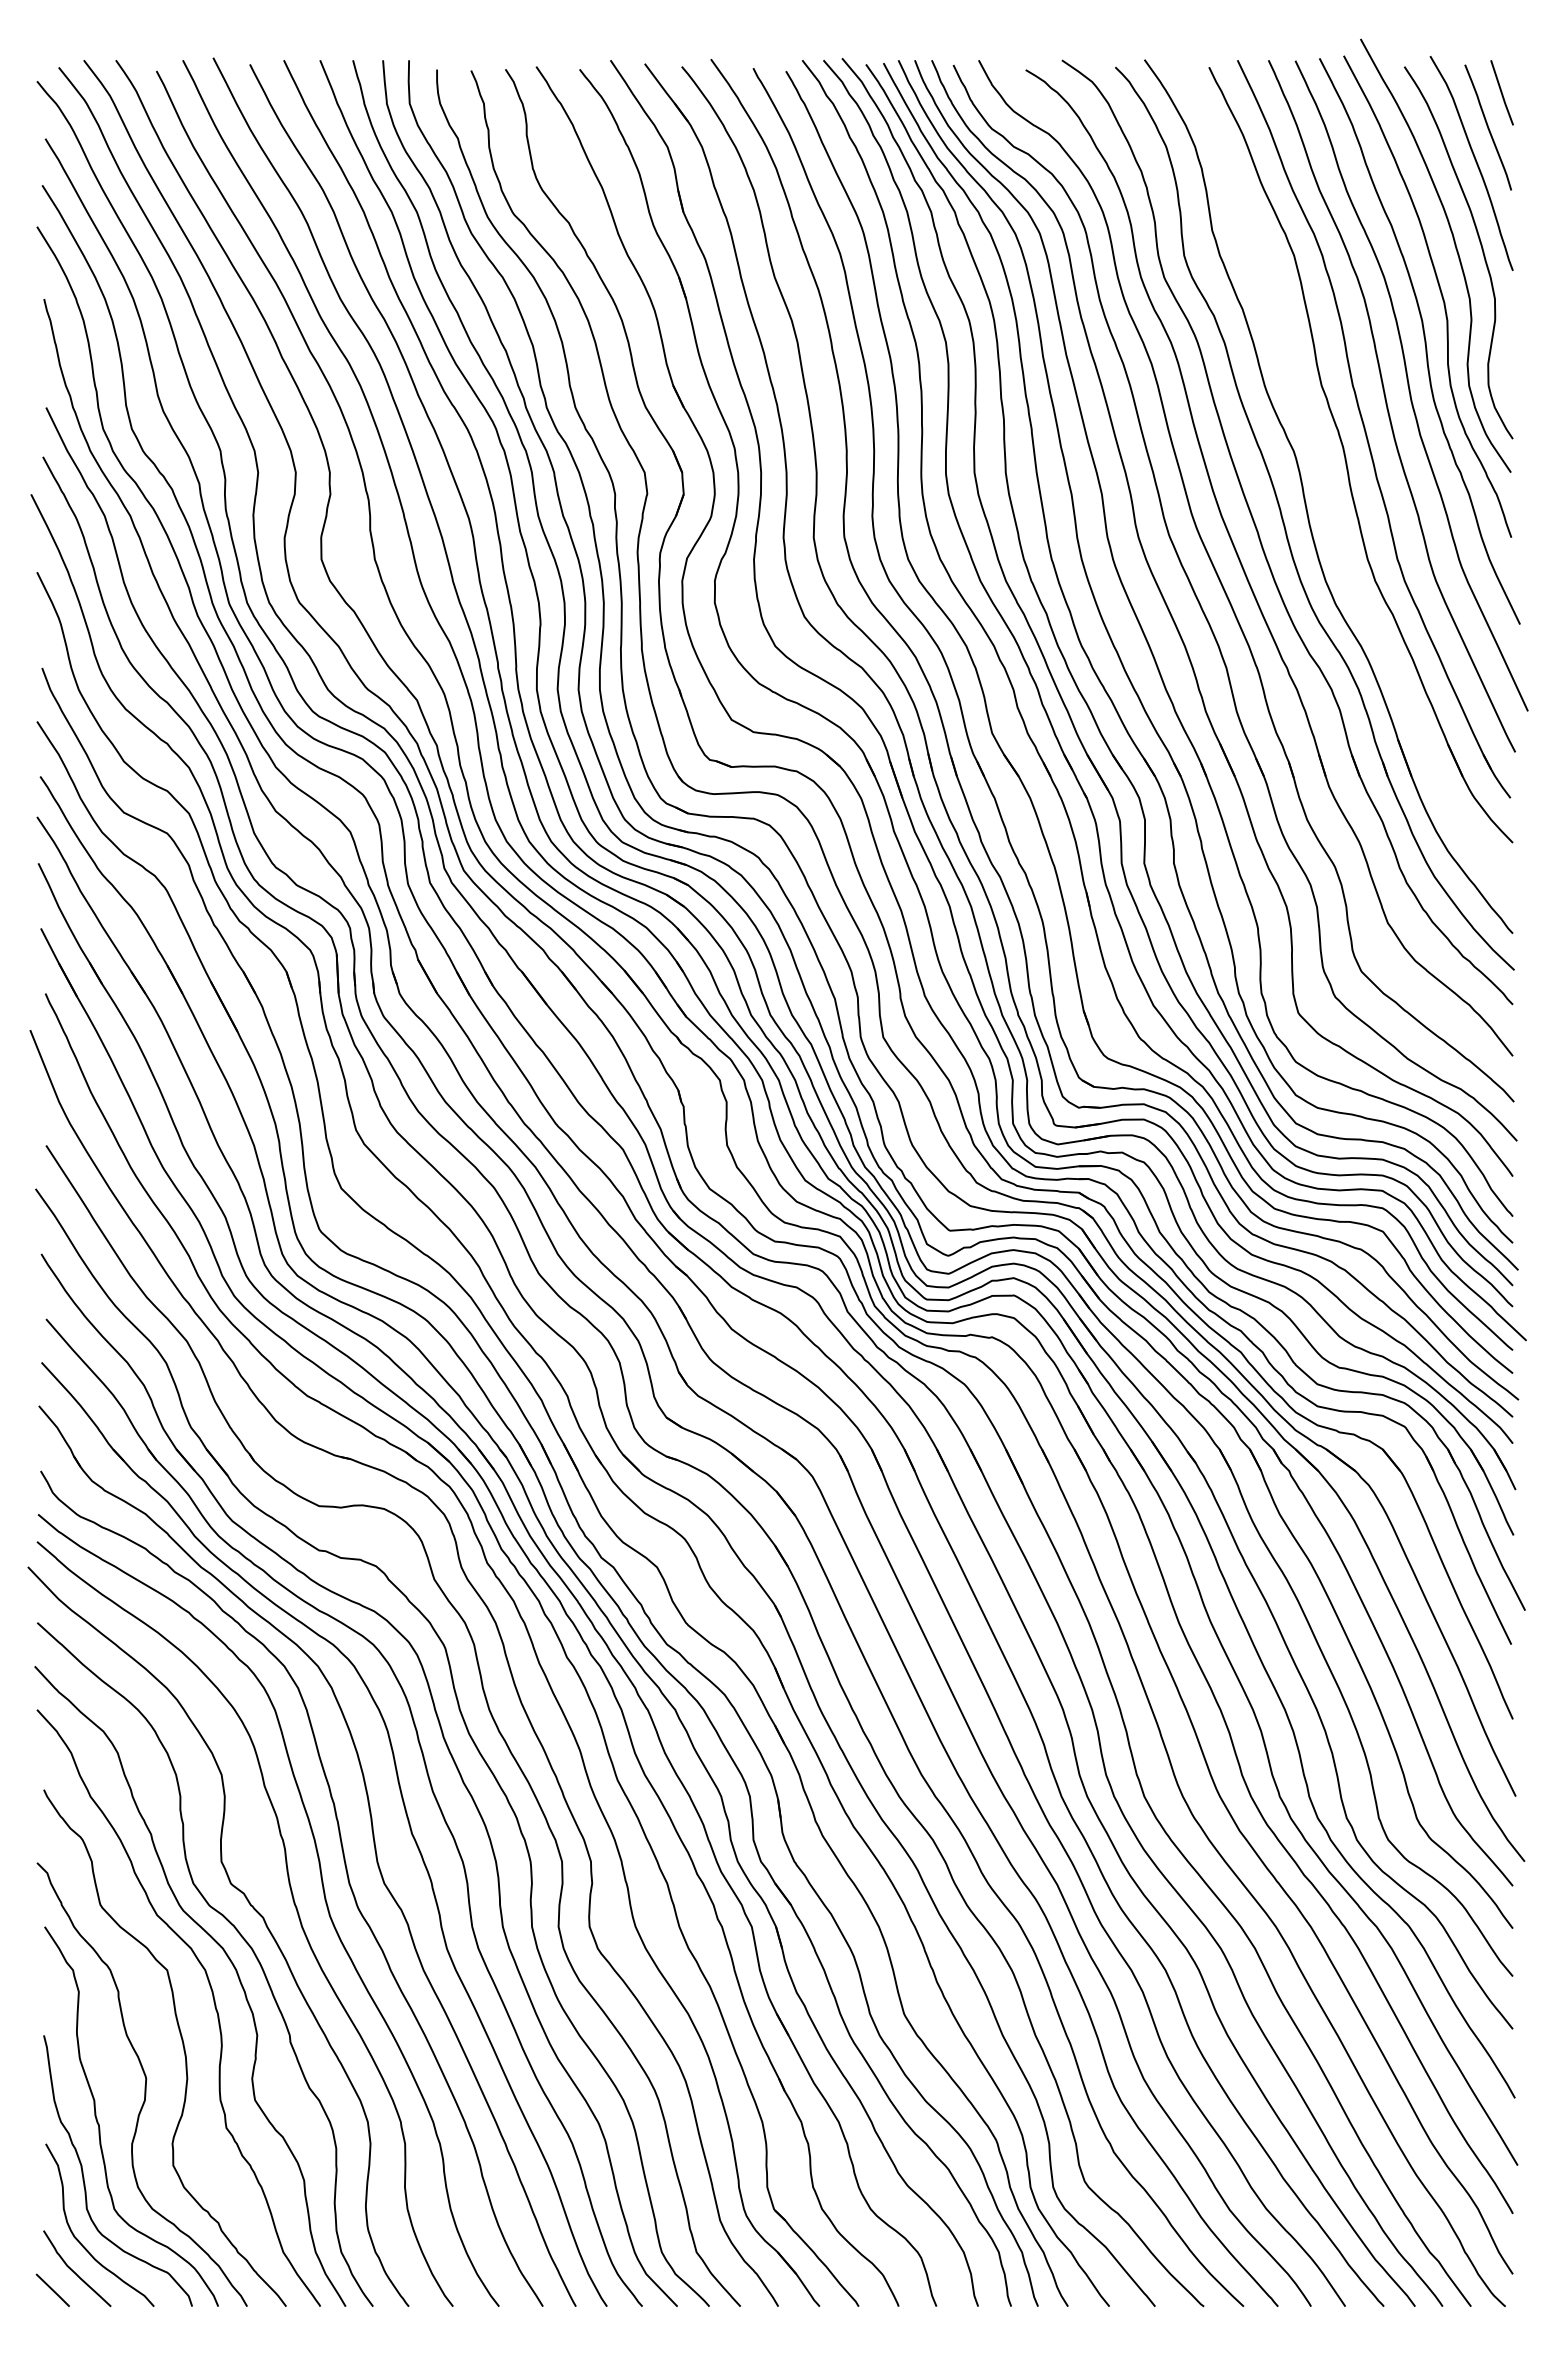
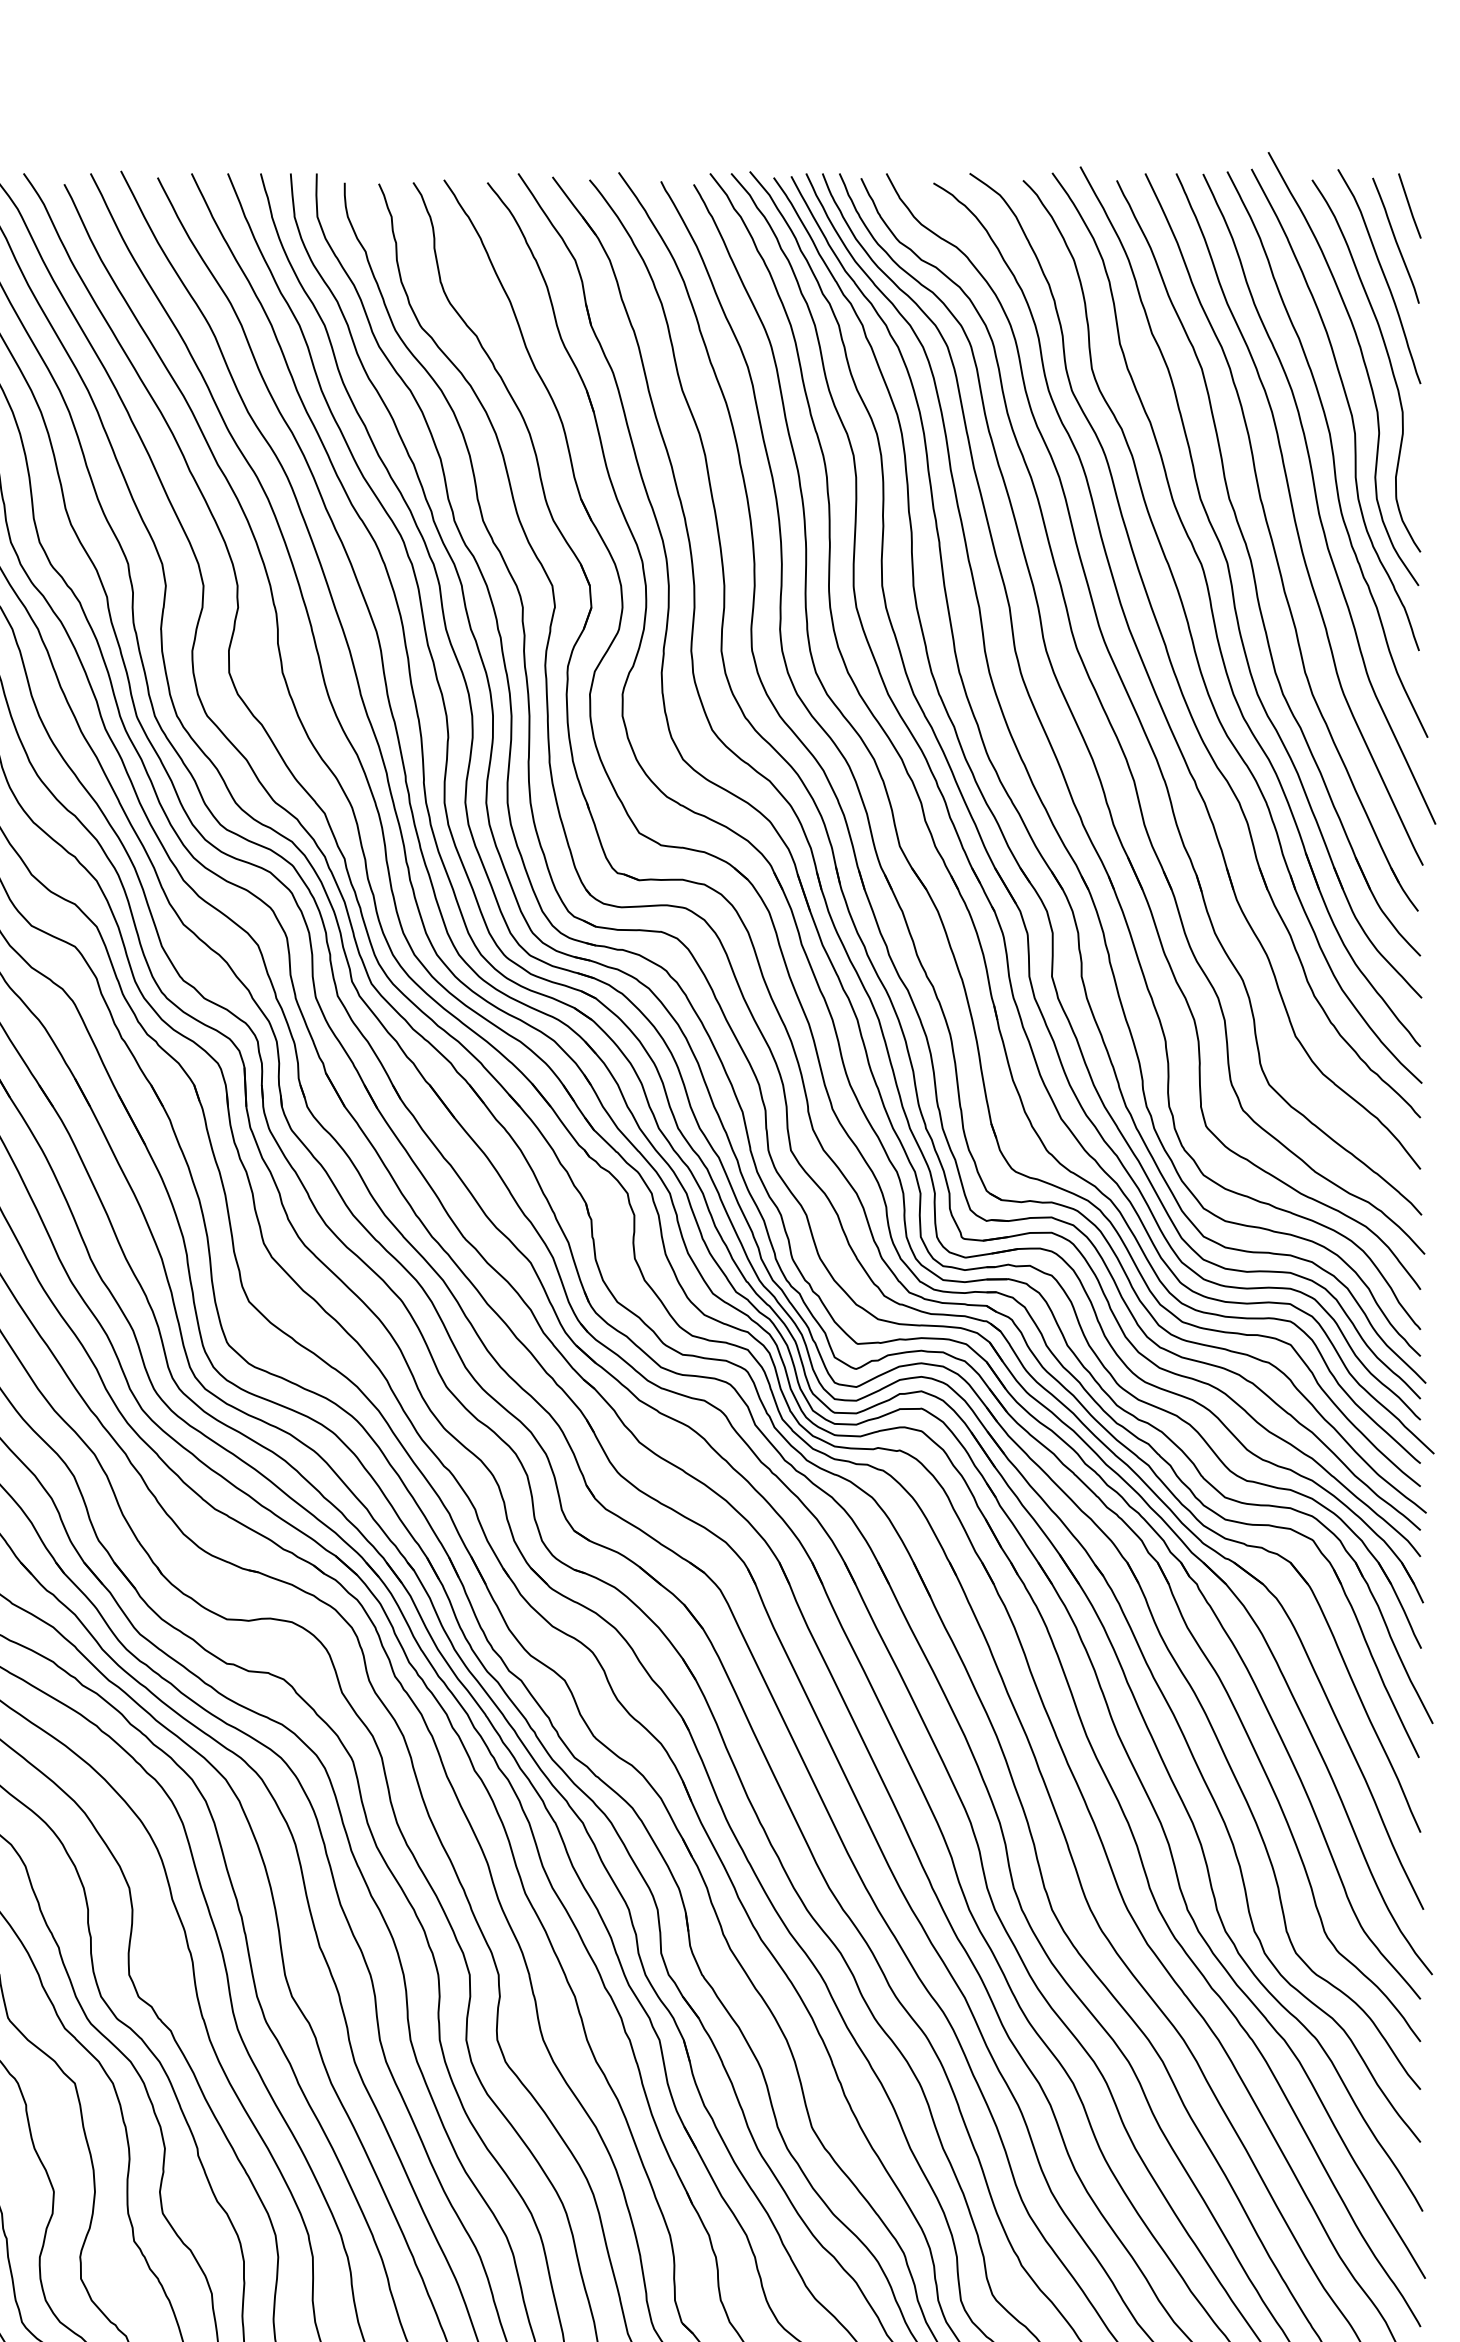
part: (1325, 473) -> (1233, 586), added

